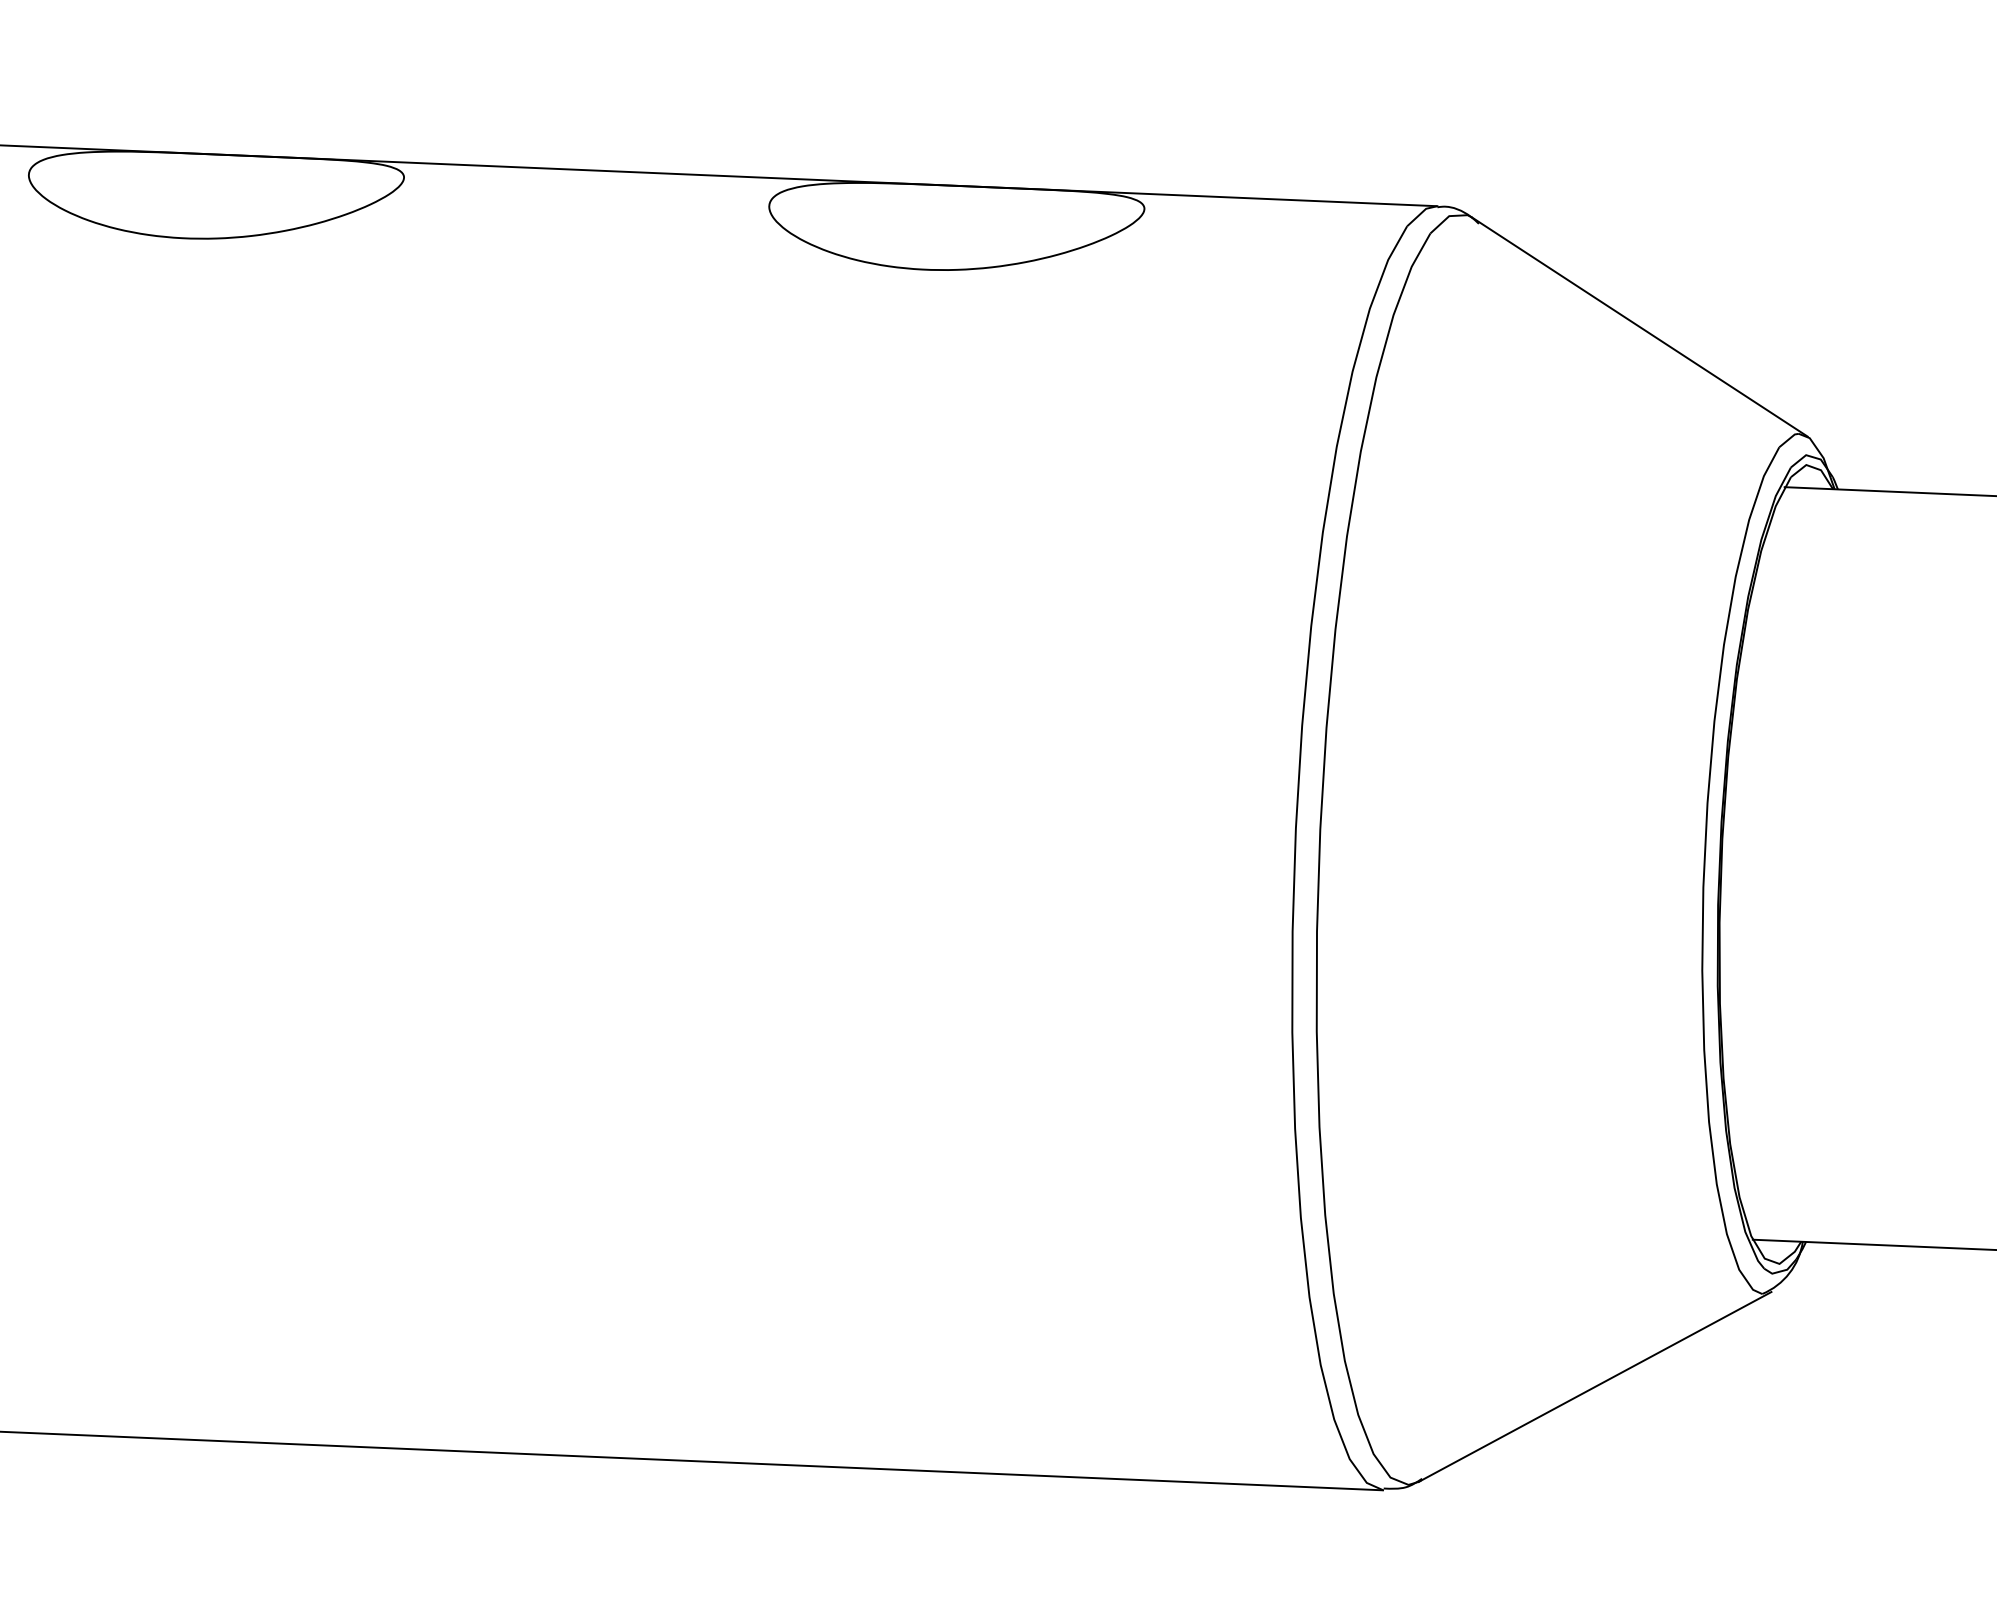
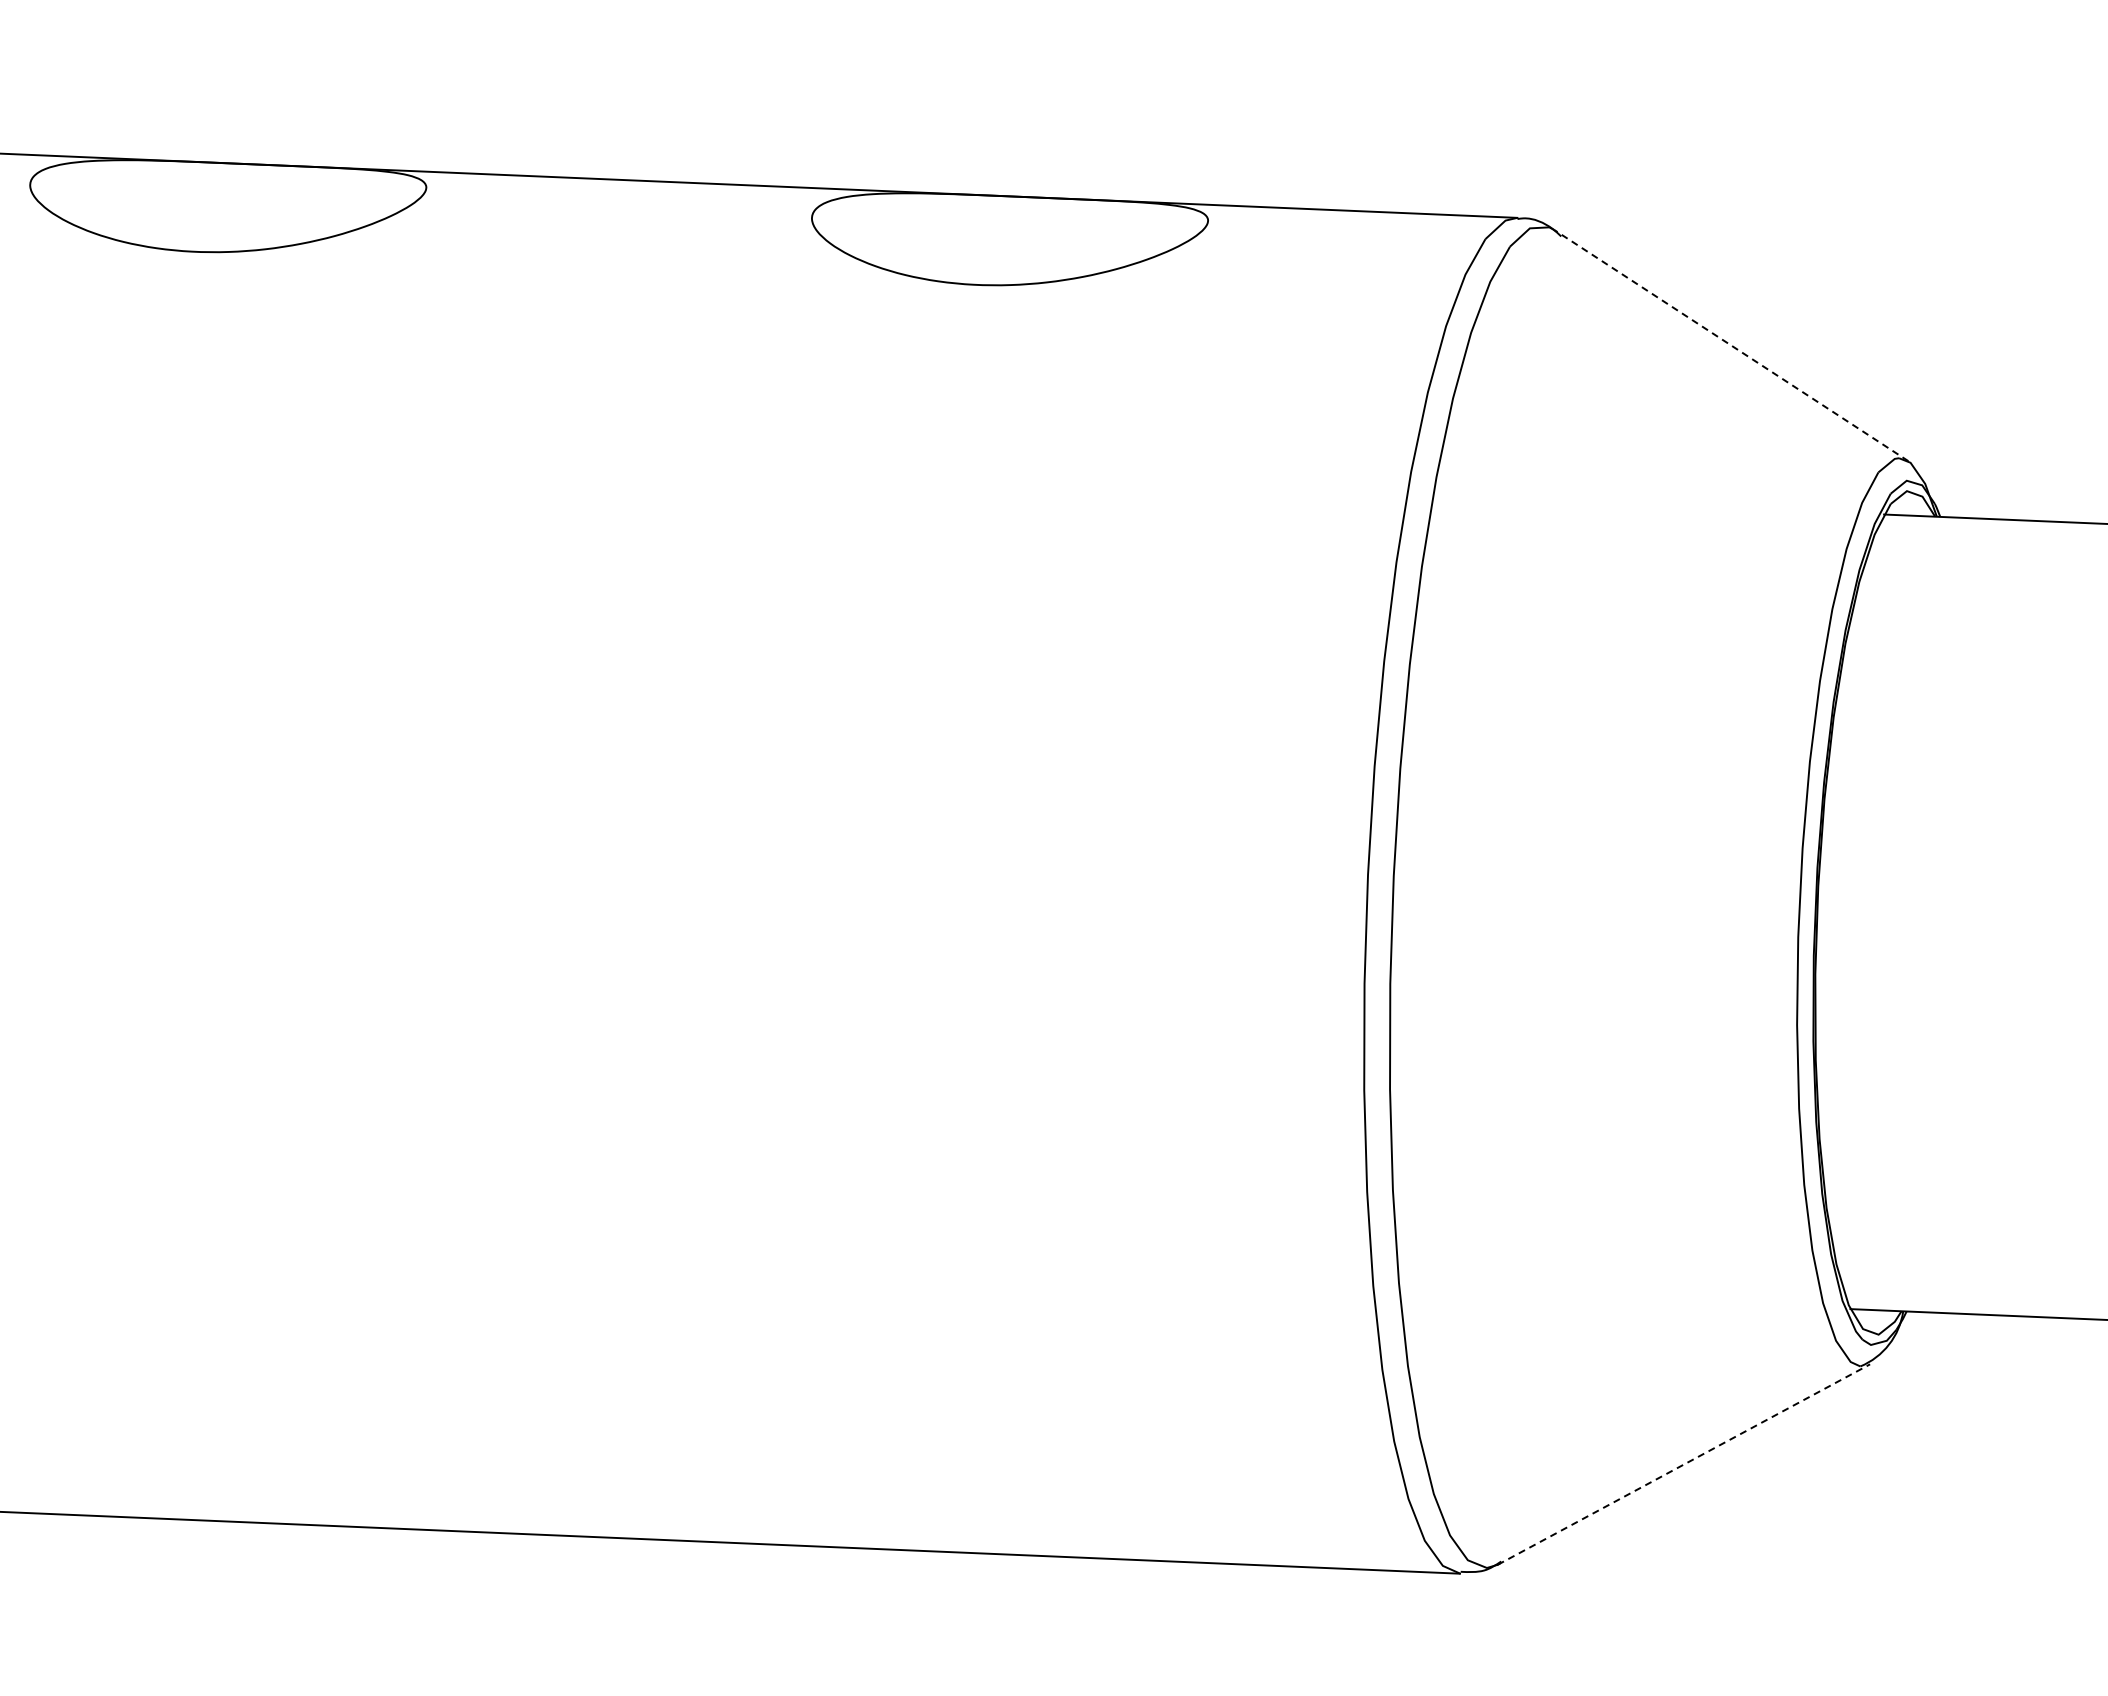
line: (1639, 327) -> (1730, 345), solid -> dashed
line: (1595, 1386) -> (1684, 1464), solid -> dashed

